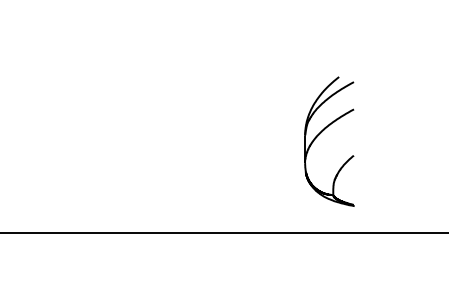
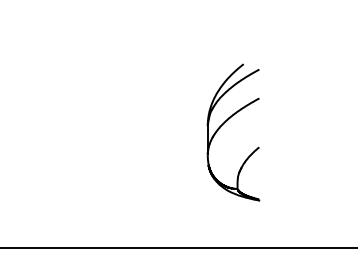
part: (321, 133) -> (225, 123), moved

